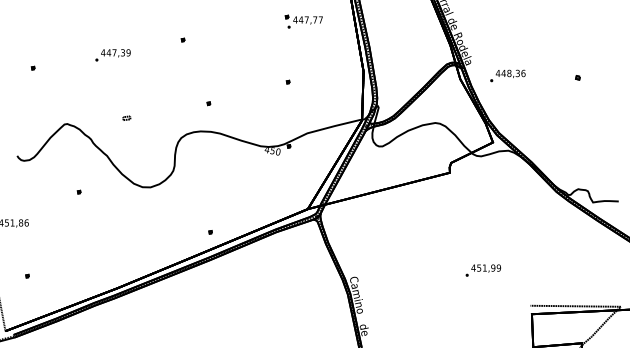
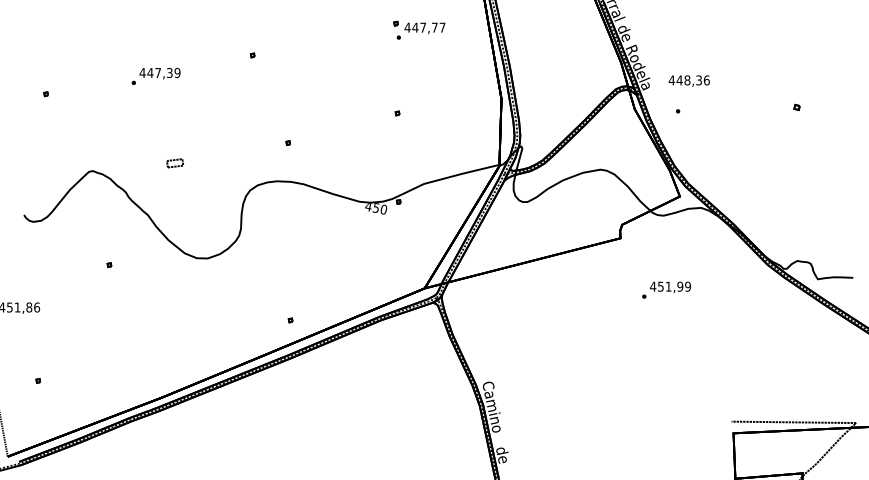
text: (510, 73) -> (688, 80), moved
part: (126, 117) -> (174, 162), size x1.6
text: (483, 270) -> (666, 289), moved

